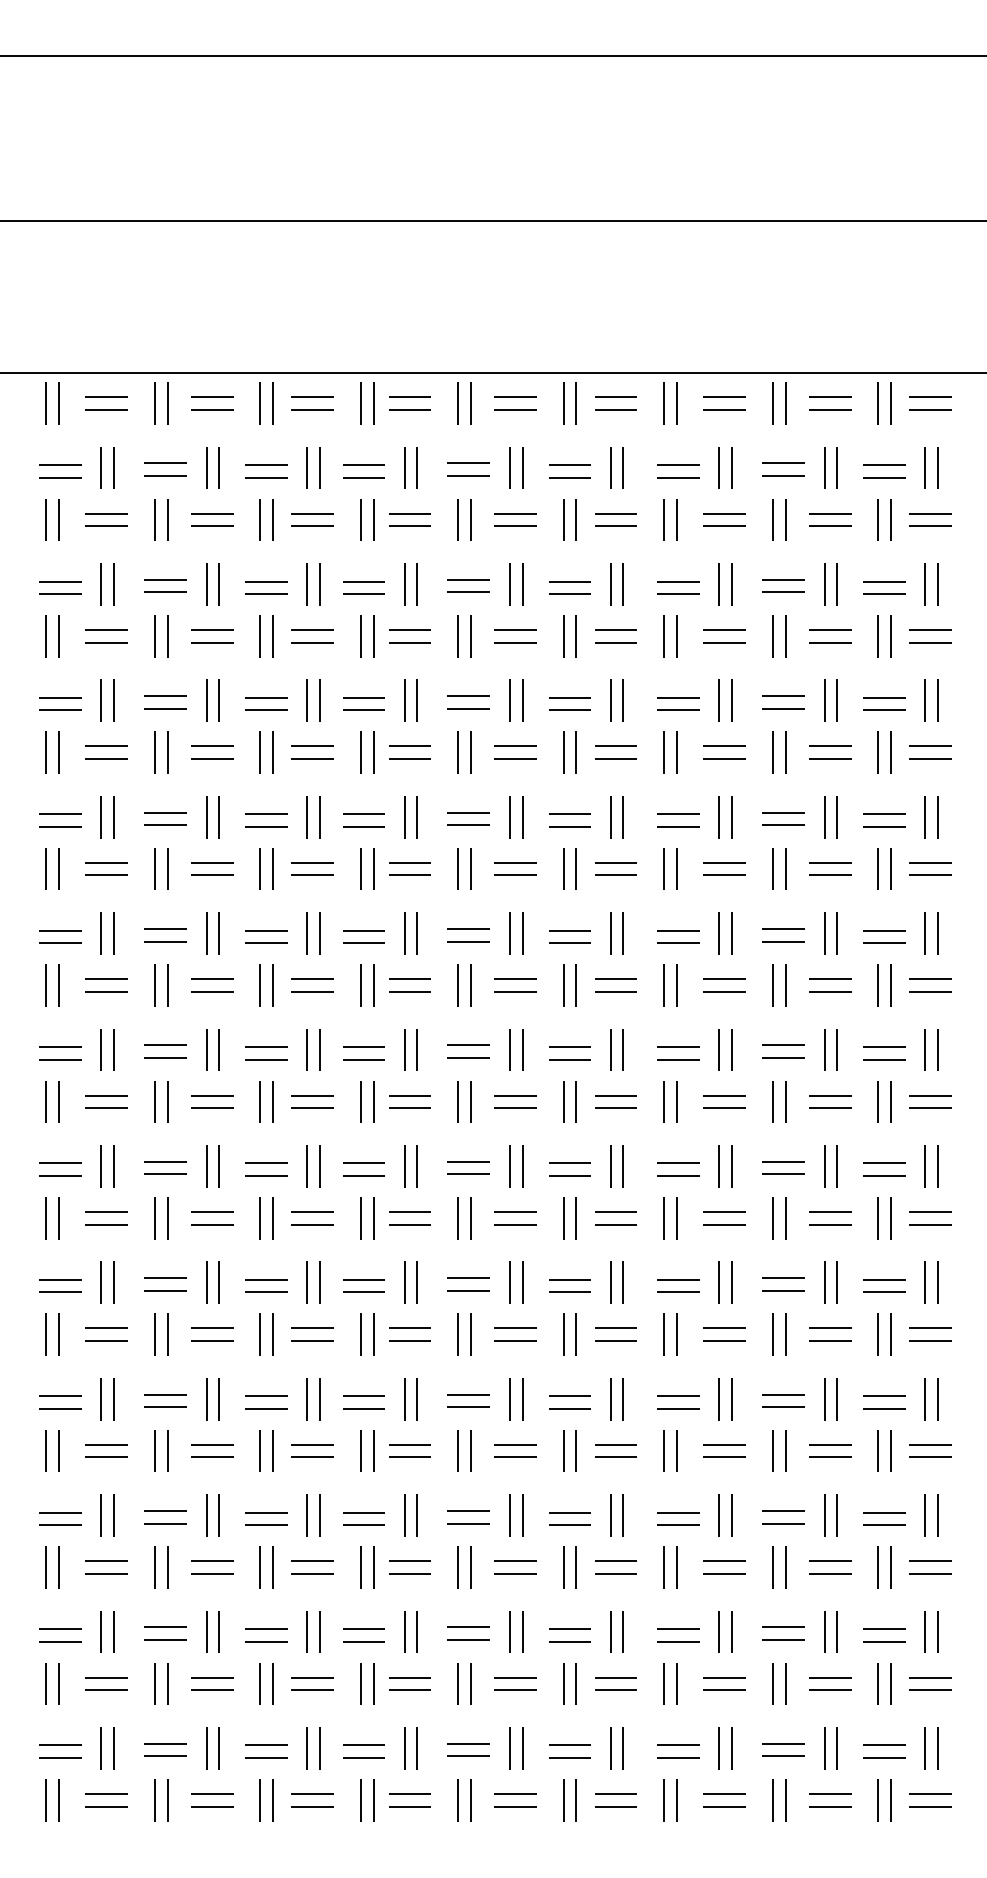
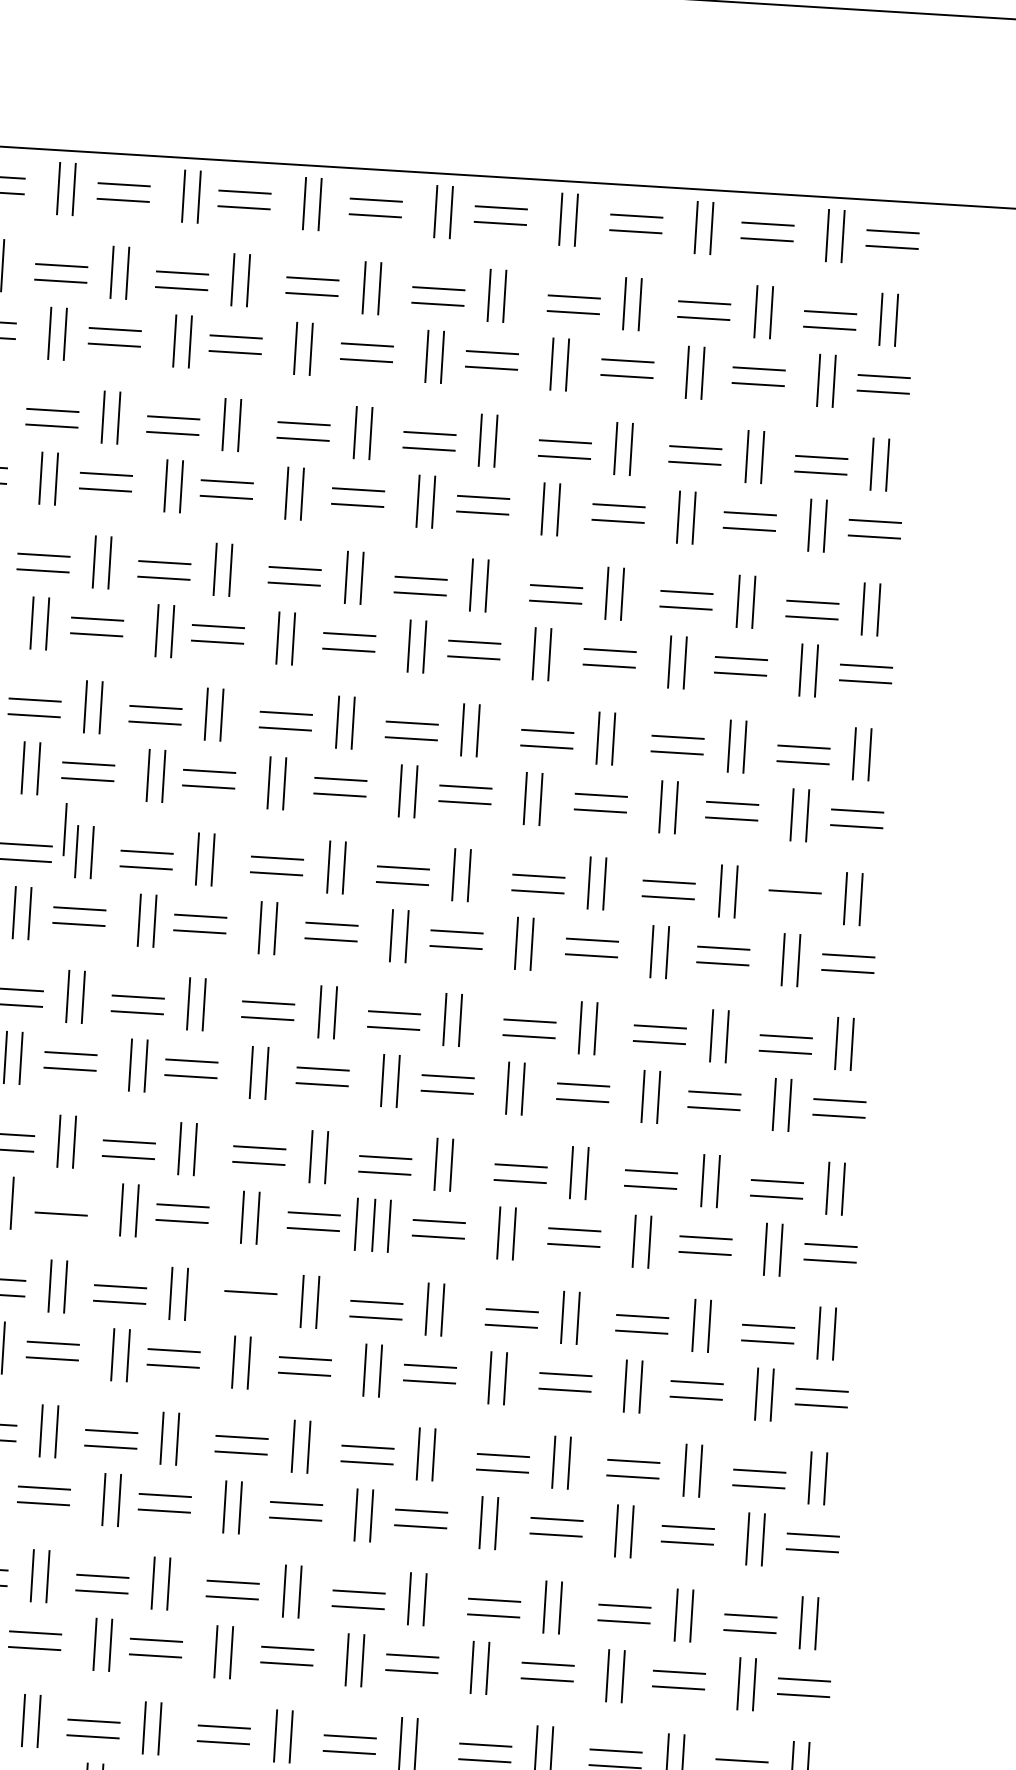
line: (296, 916) -> (64, 829), added
line: (884, 942) -> (793, 906), removed
line: (312, 1211) -> (61, 1197), removed
line: (549, 1218) -> (356, 1224), added
line: (468, 1290) -> (249, 1307), removed

